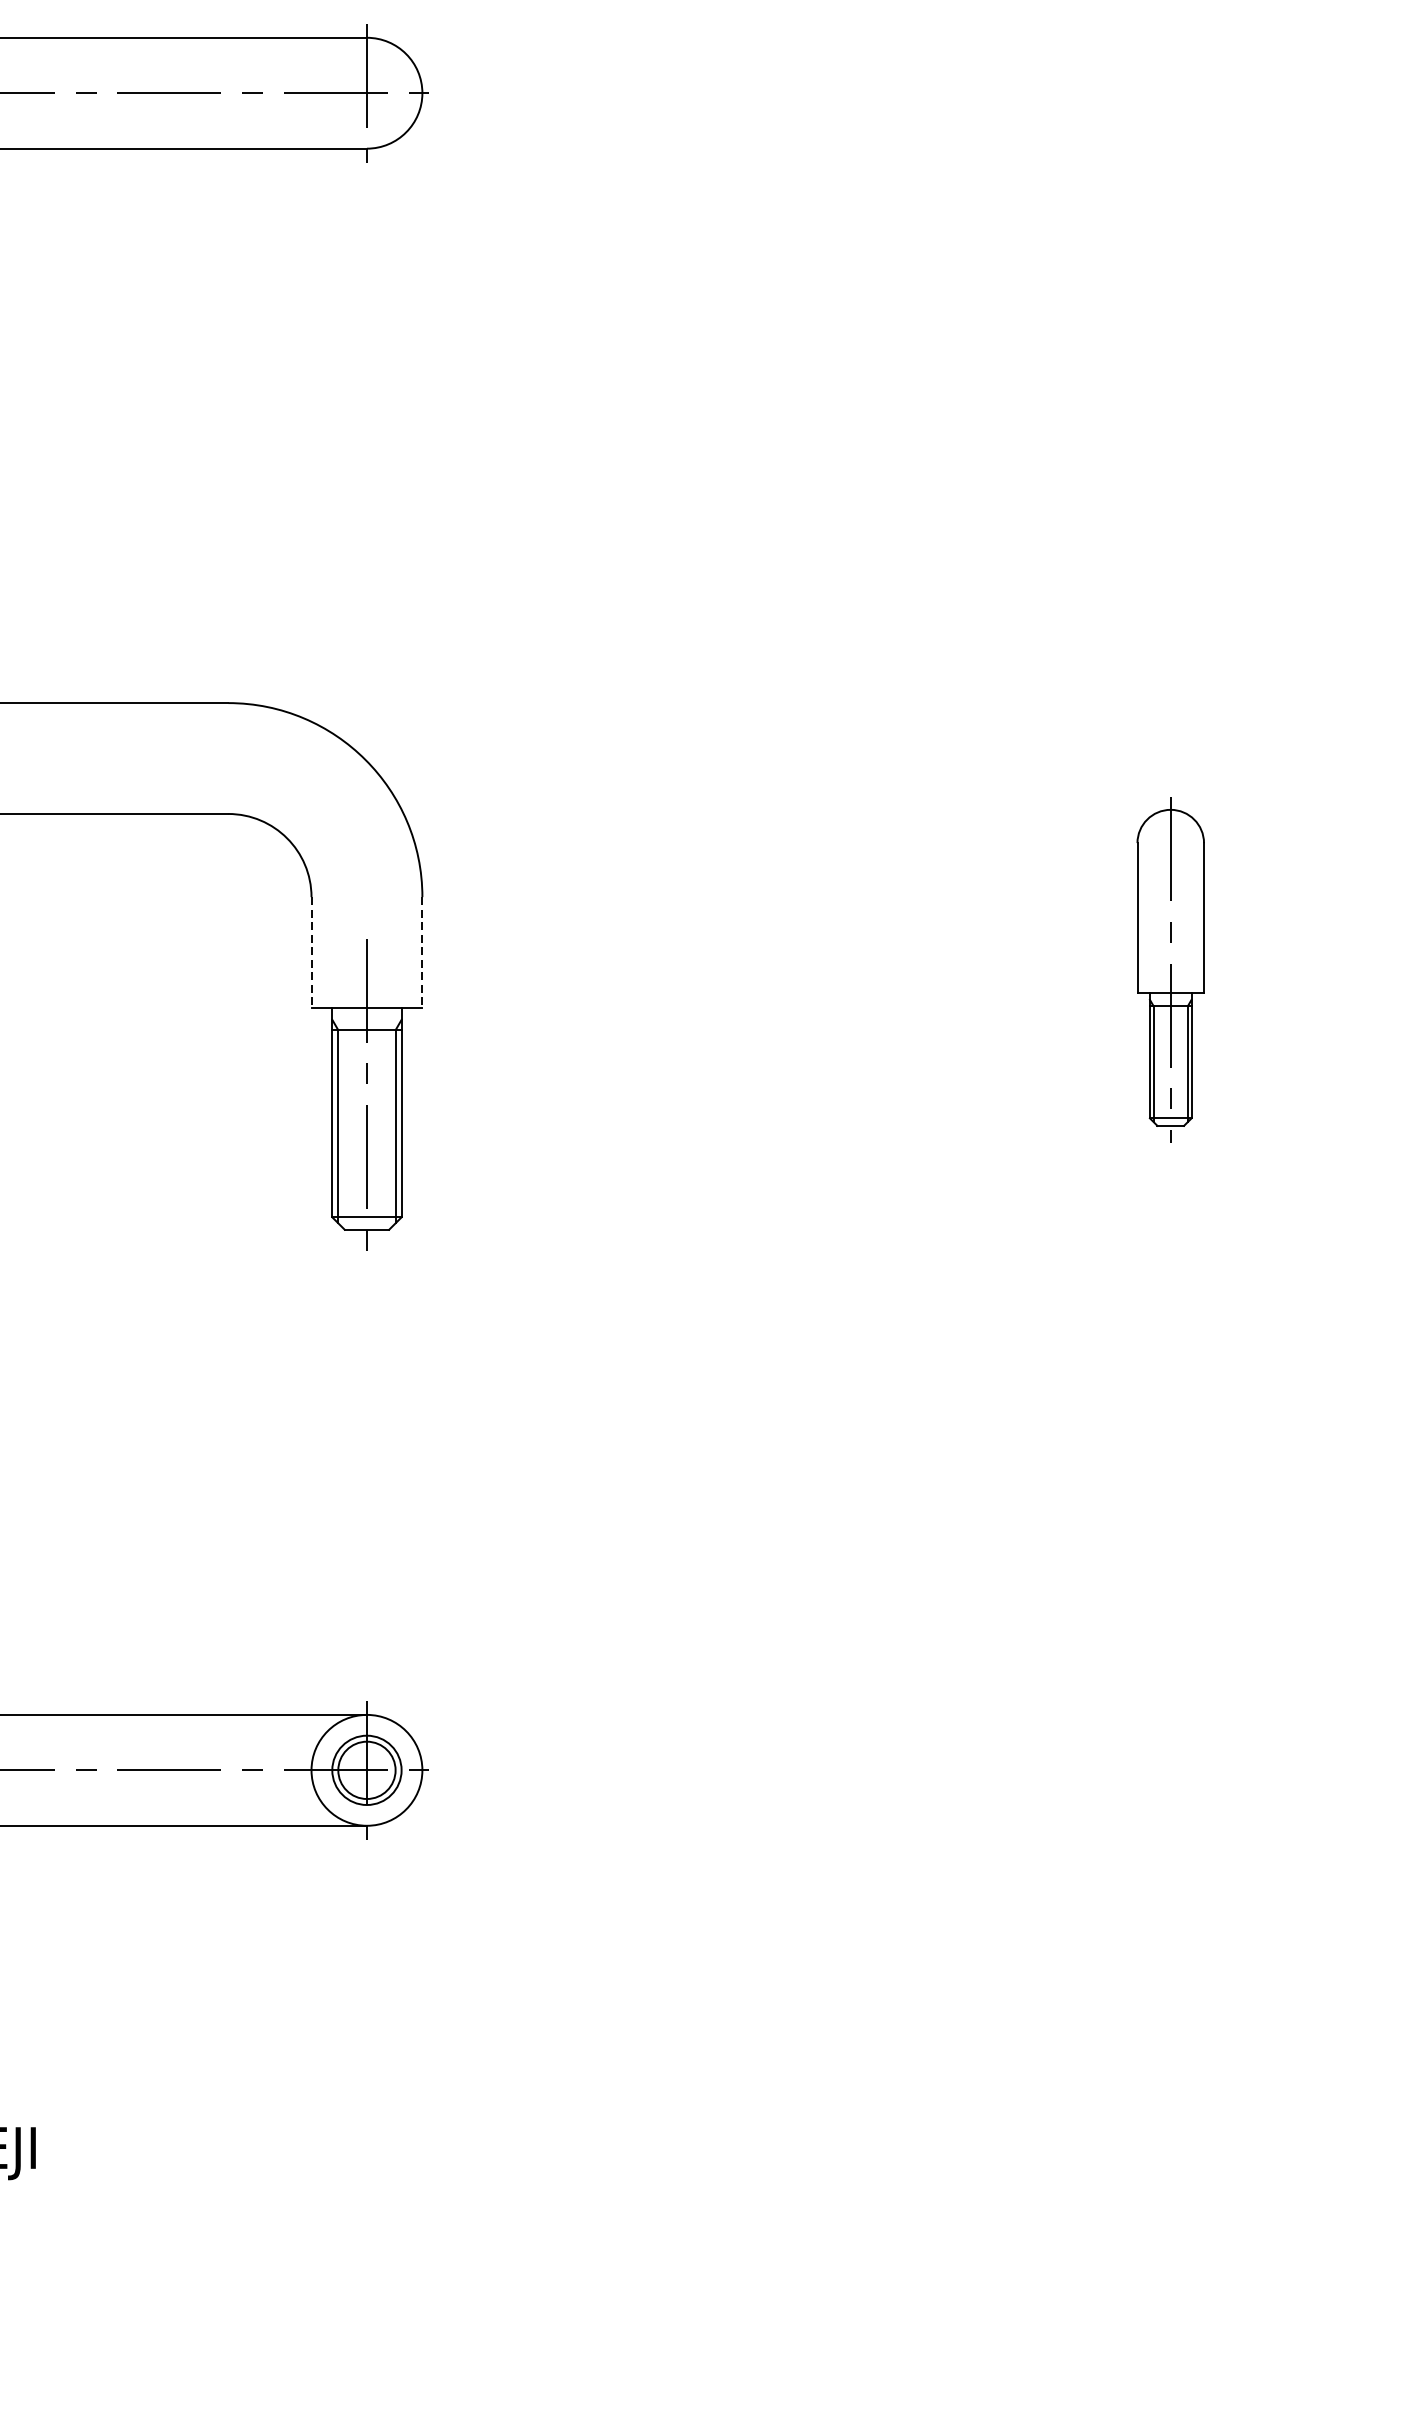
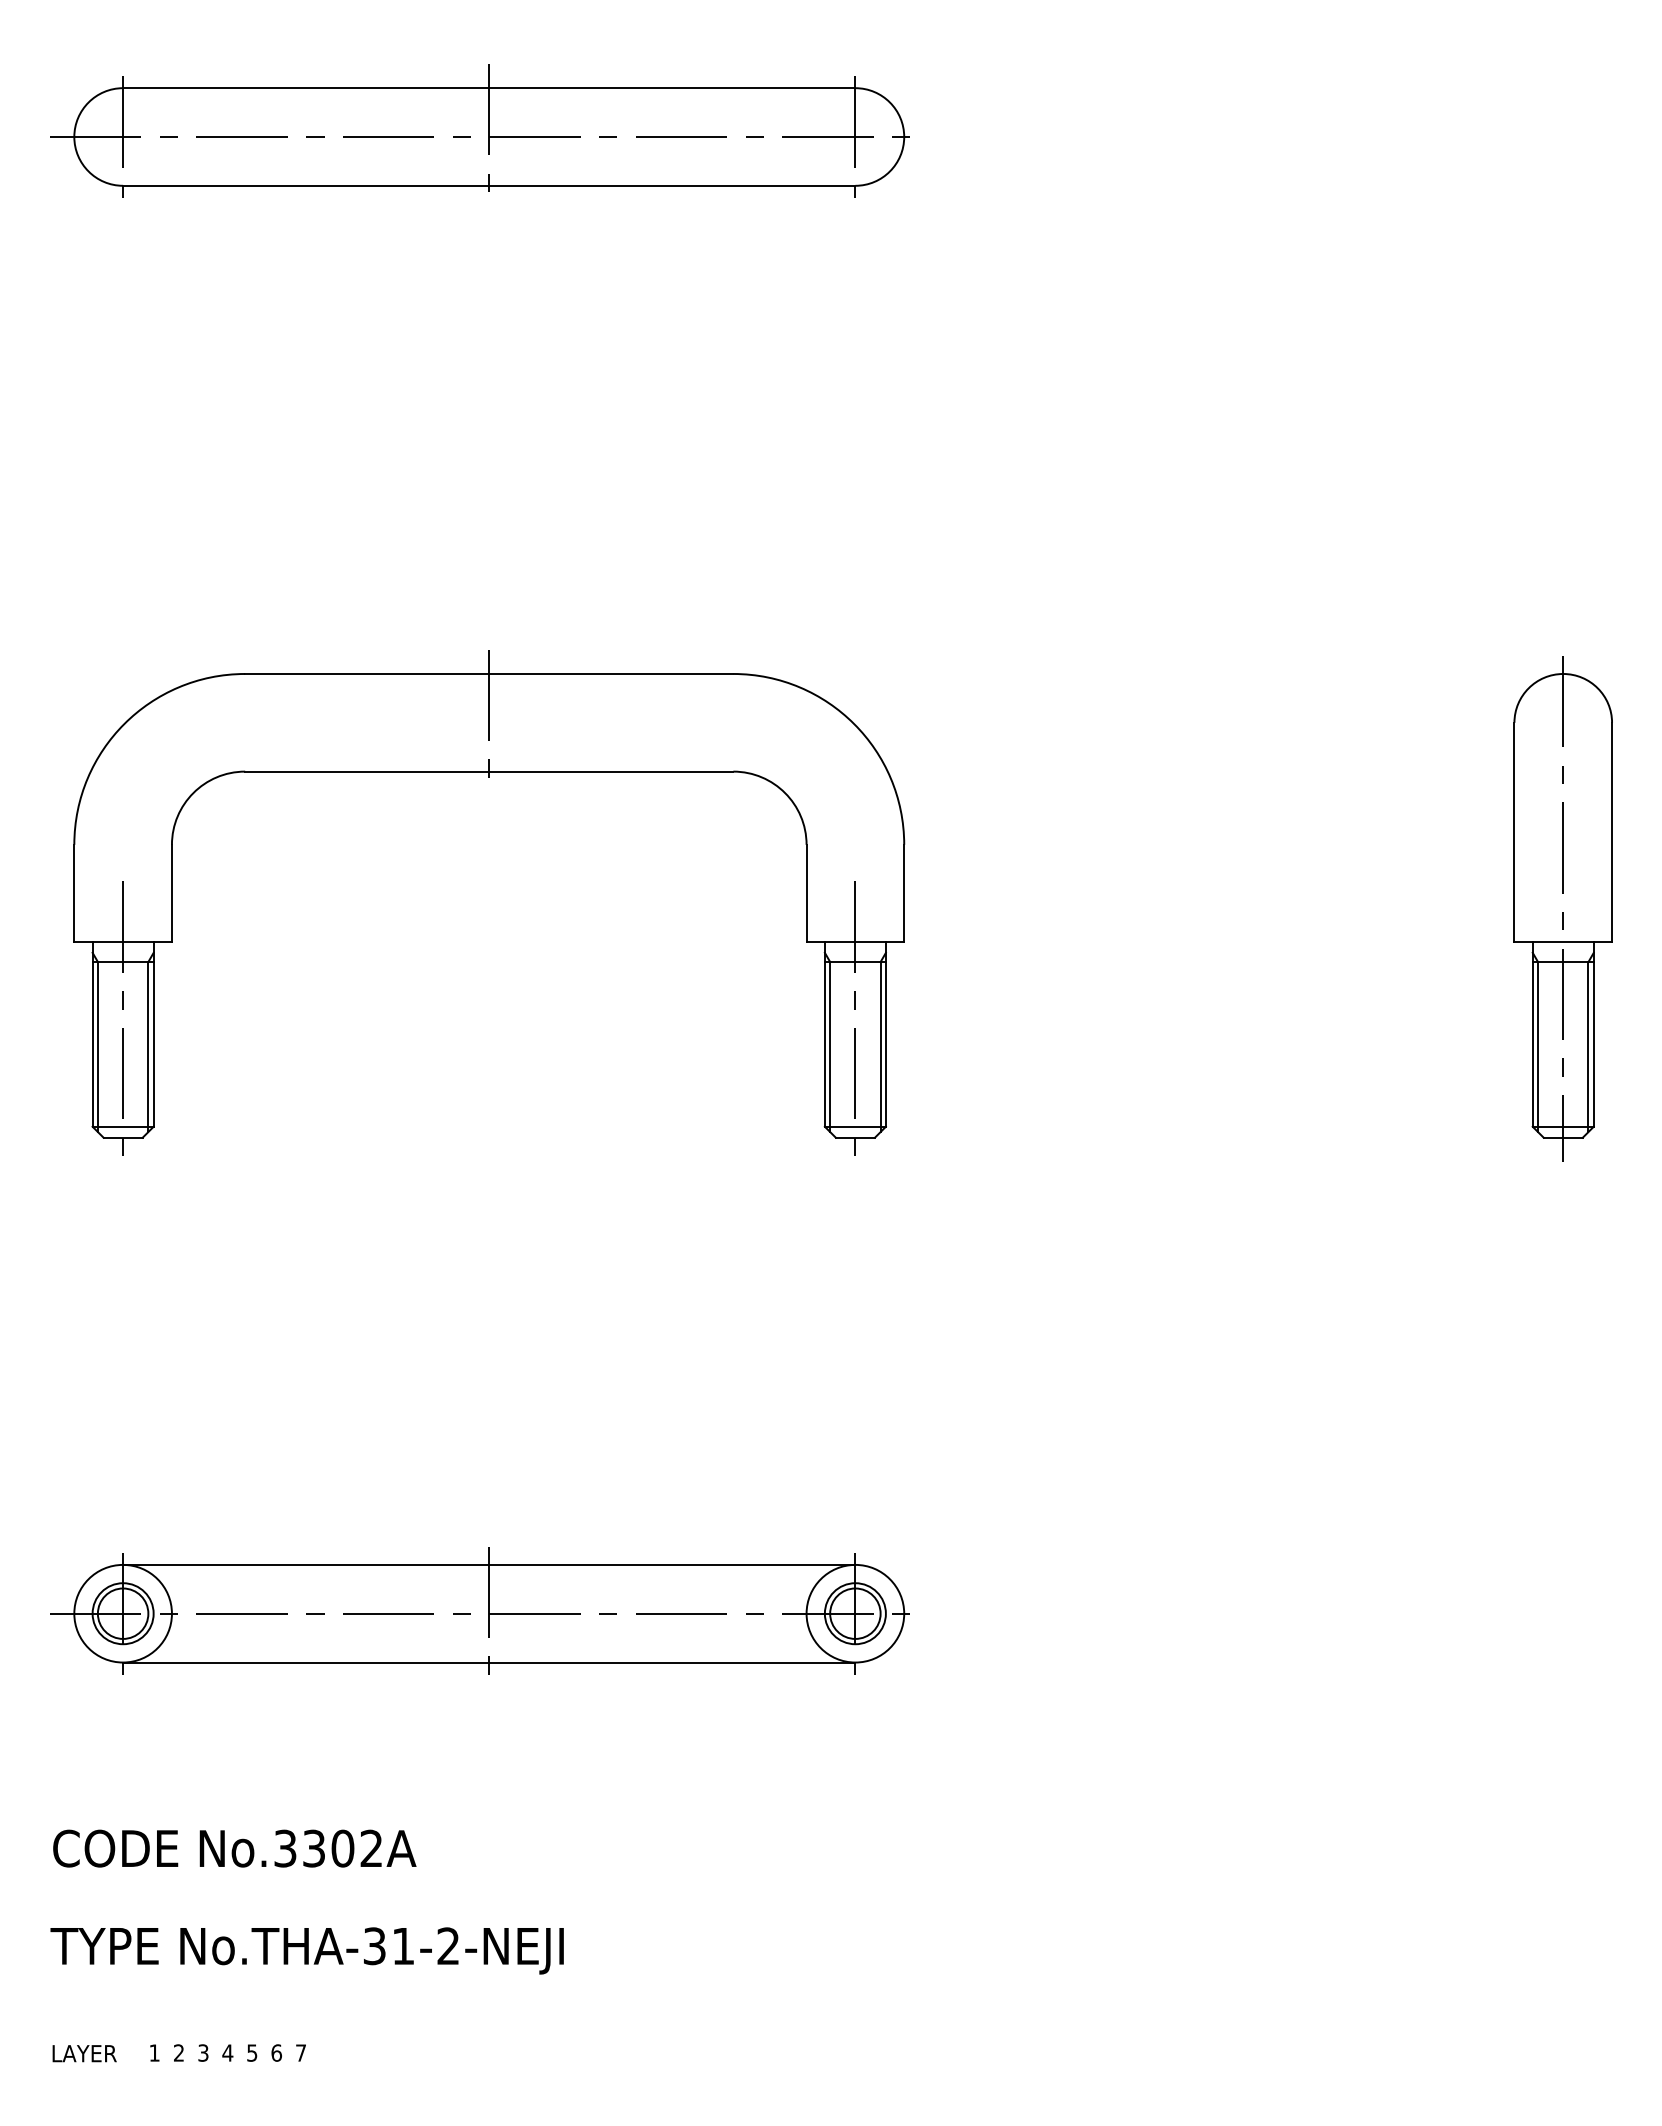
line: (311, 952) -> (806, 893), dashed -> solid
line: (422, 952) -> (904, 893), dashed -> solid
part: (1170, 969) -> (1562, 908), size x1.67

